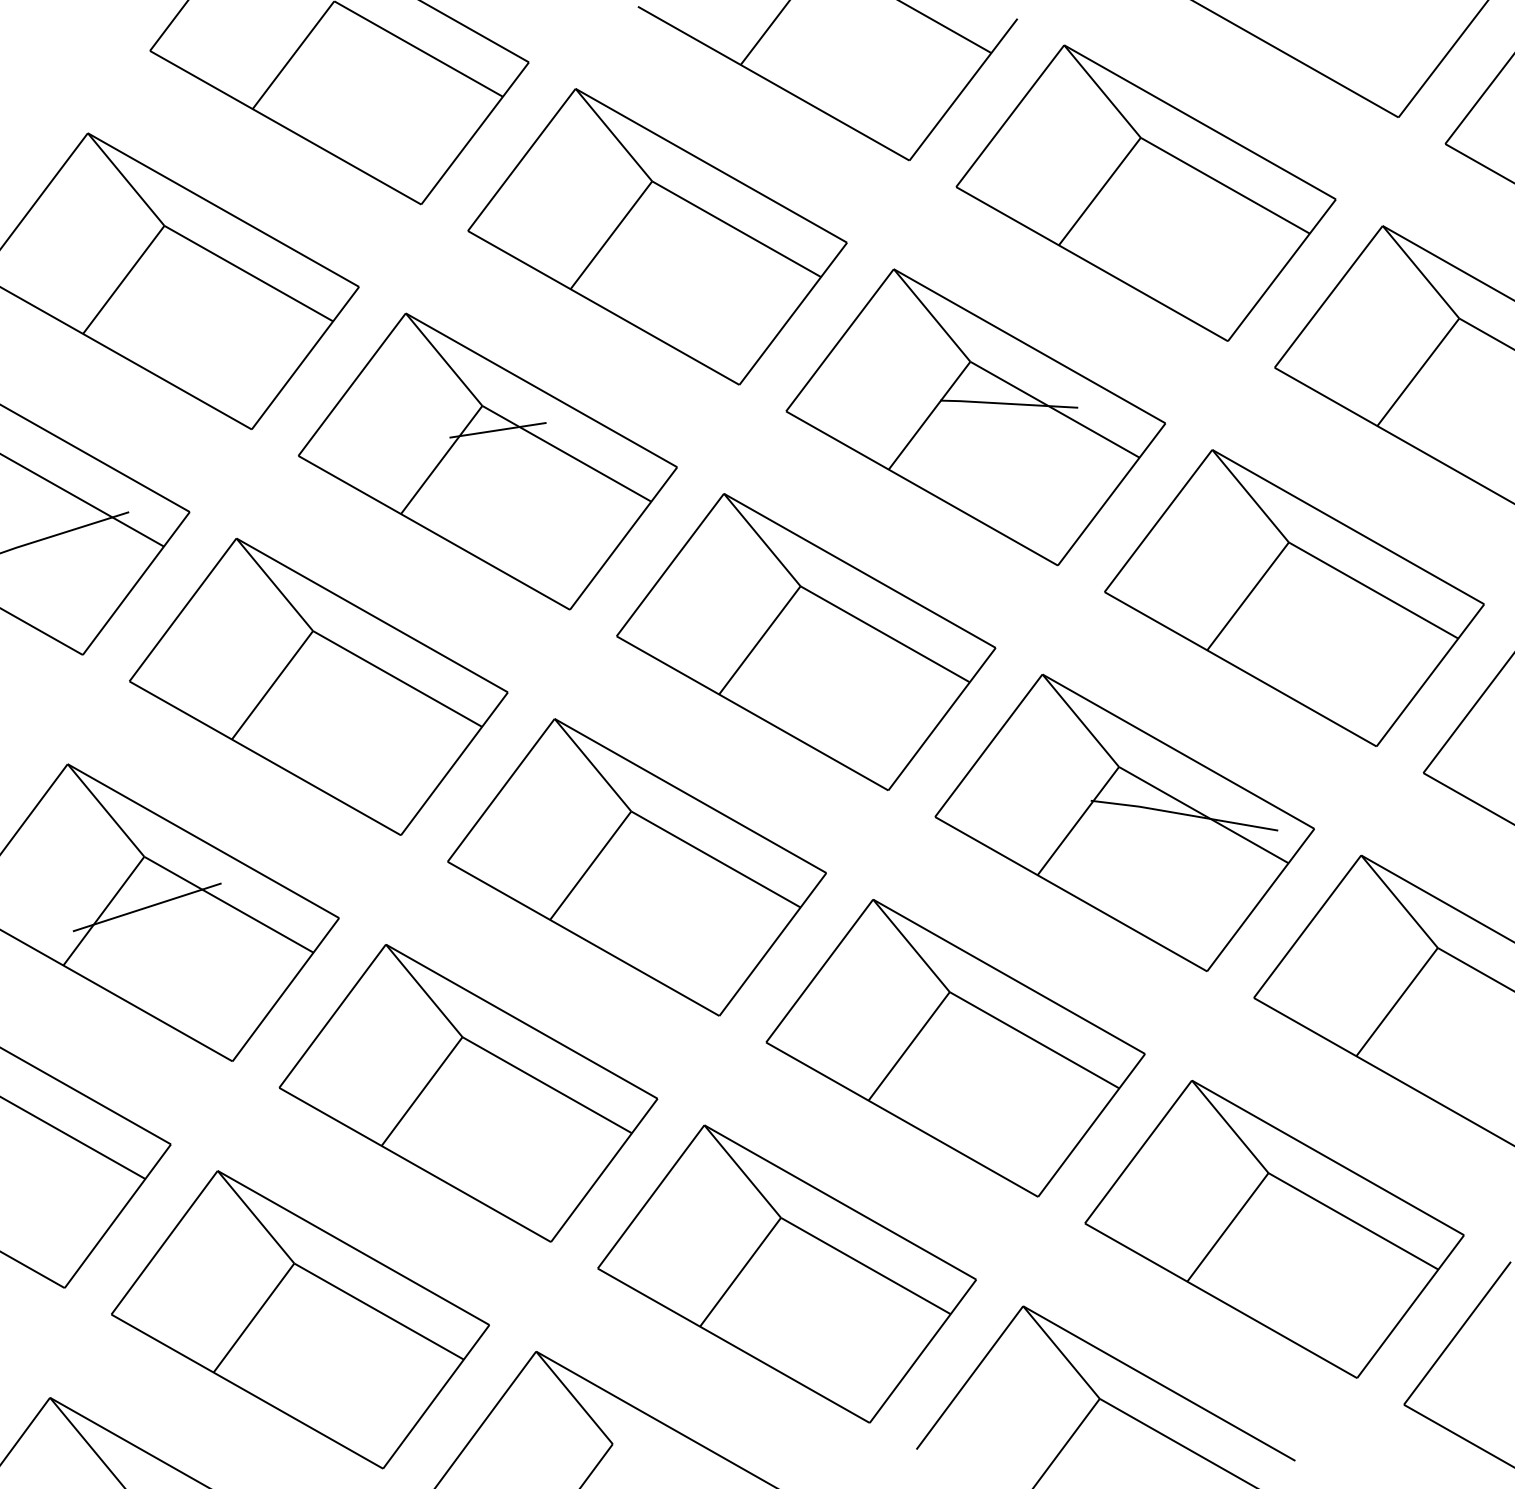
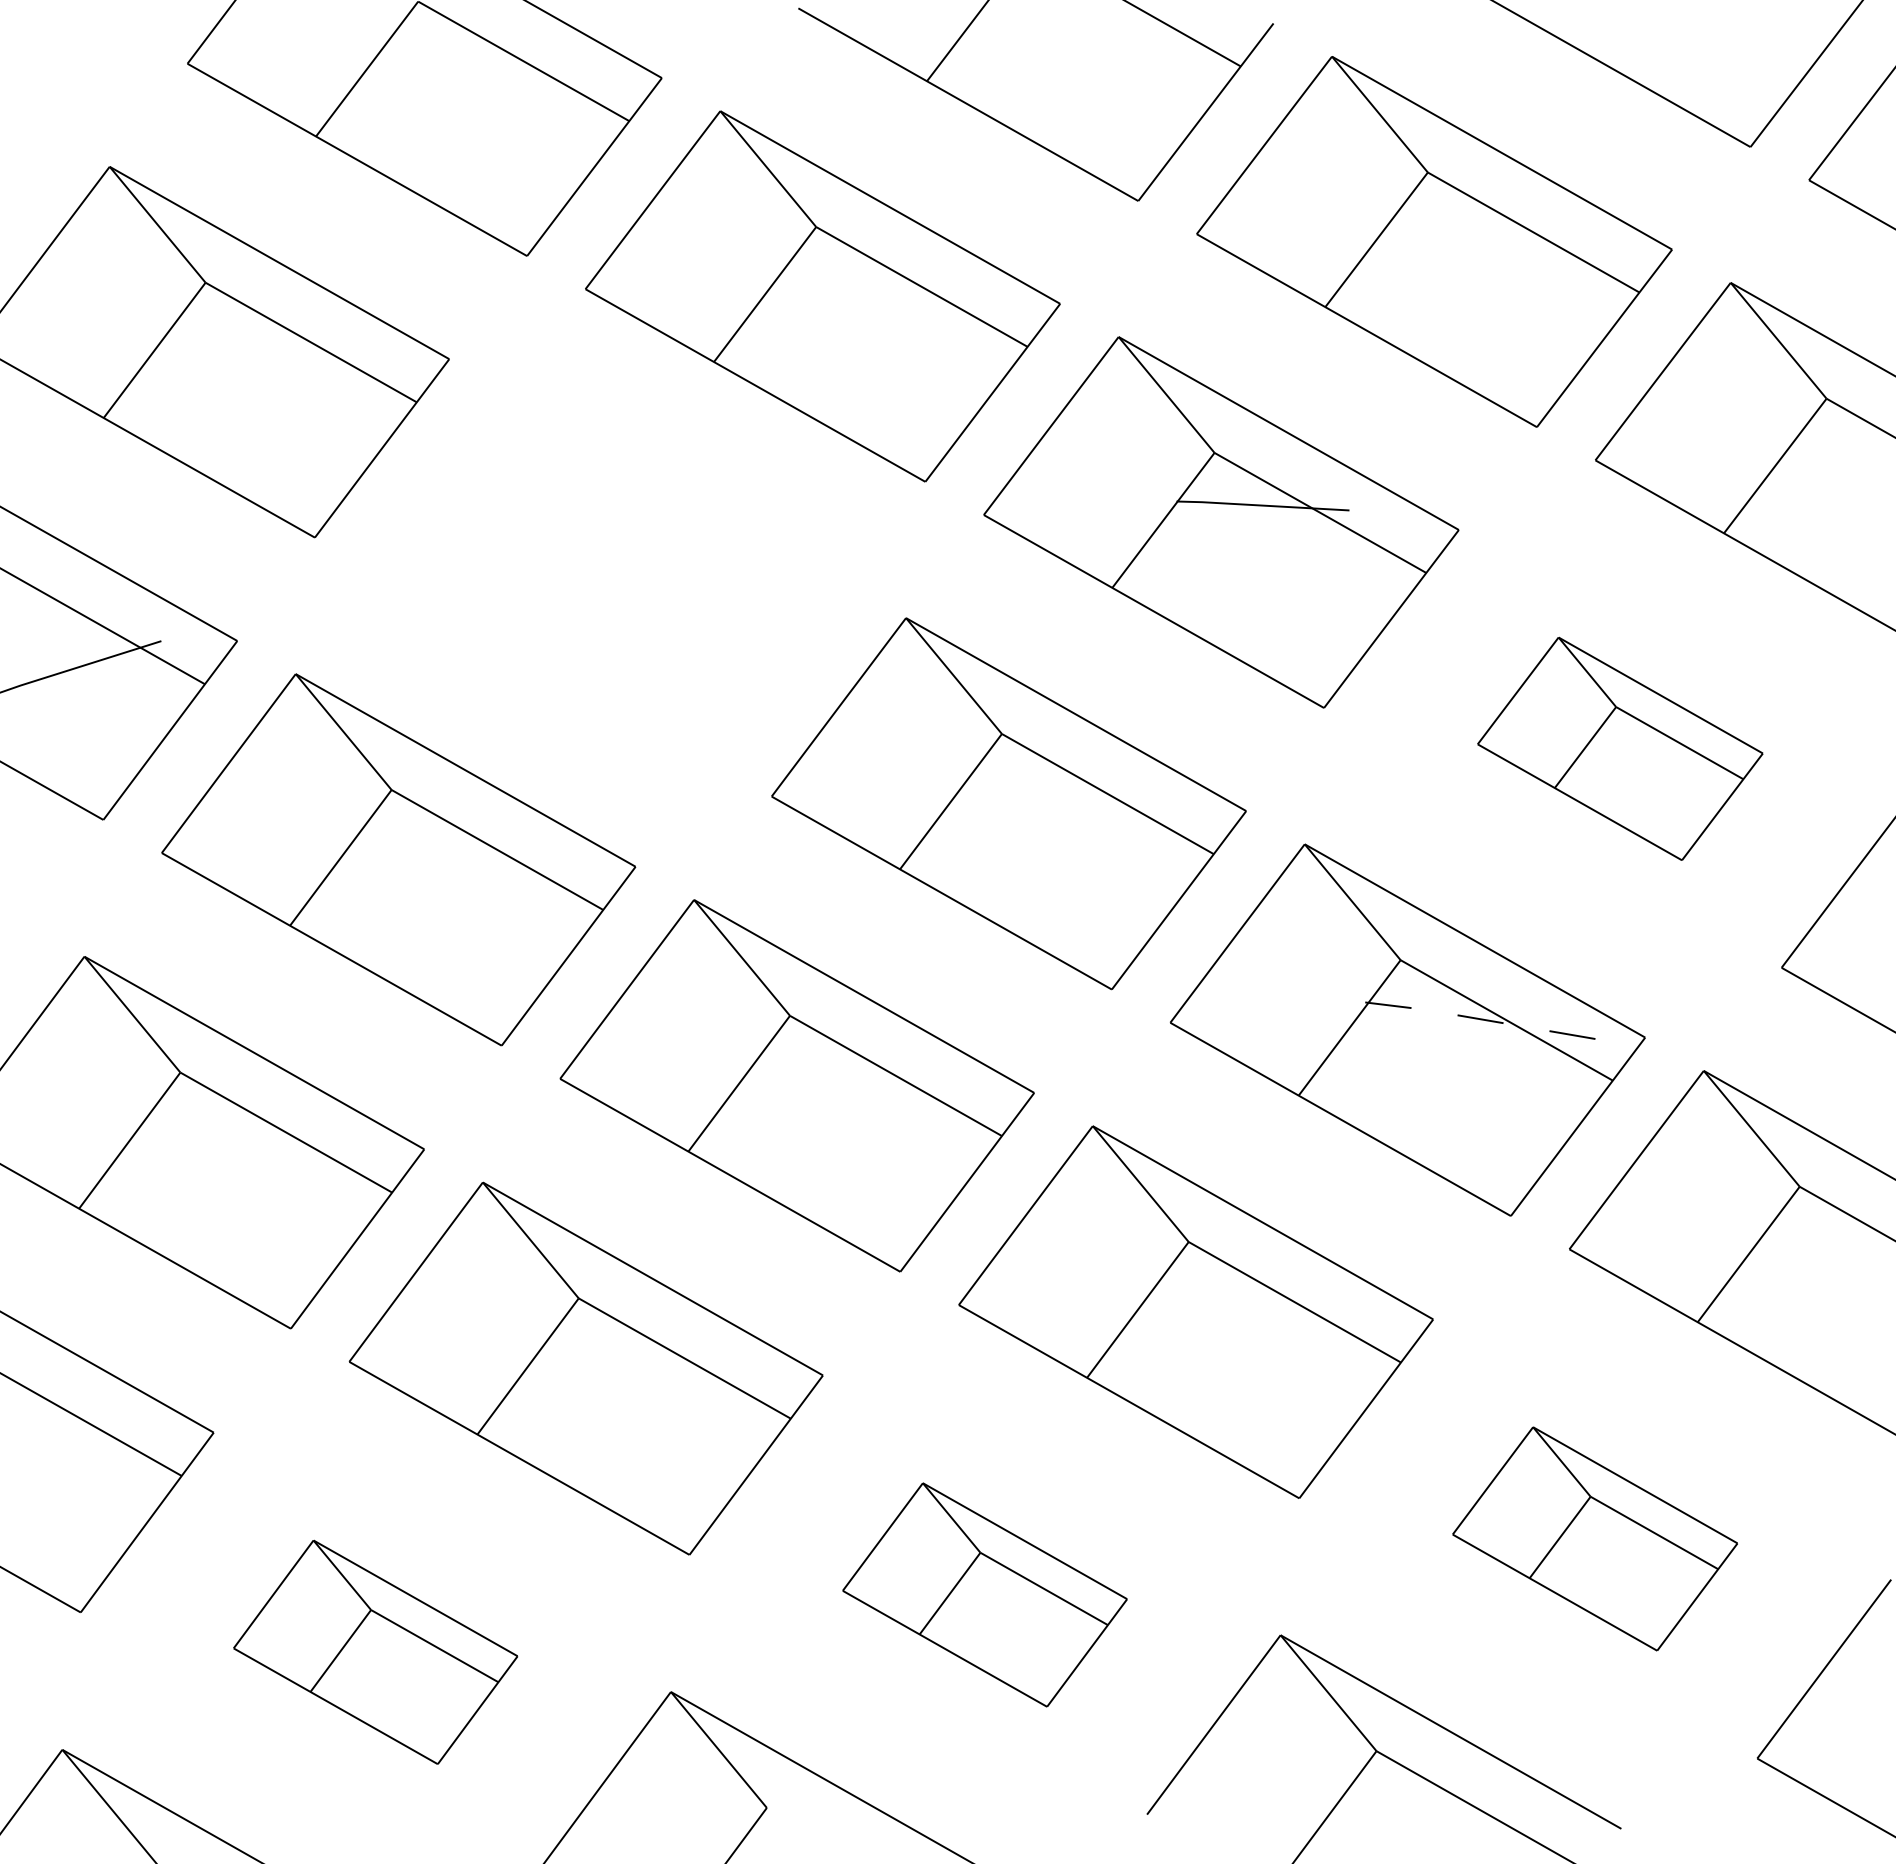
part: (487, 461) -> (610, 577), removed
part: (1294, 597) -> (1620, 748), size x0.6
line: (1184, 814) -> (1482, 1019), solid -> dashed
line: (146, 907) -> (183, 1135), removed
part: (1273, 1228) -> (1594, 1538), size x0.6
part: (786, 1273) -> (984, 1594), size x0.6
part: (300, 1320) -> (375, 1652), size x0.6

